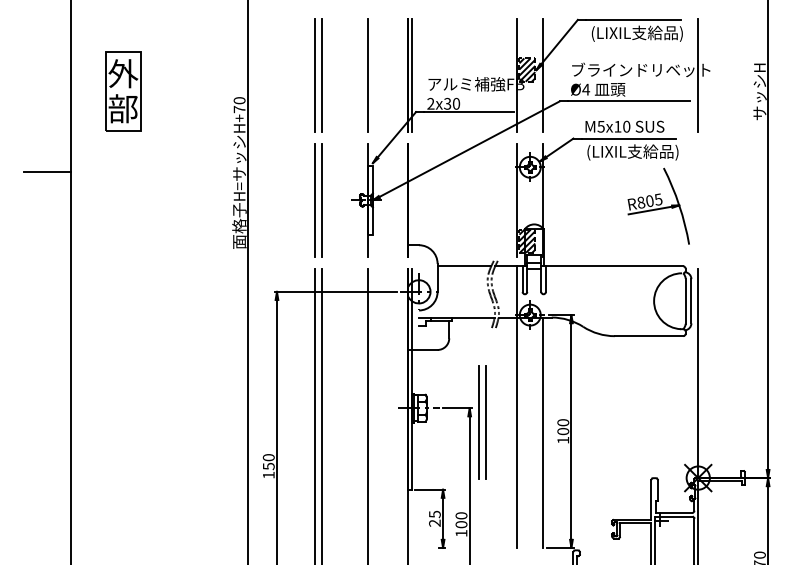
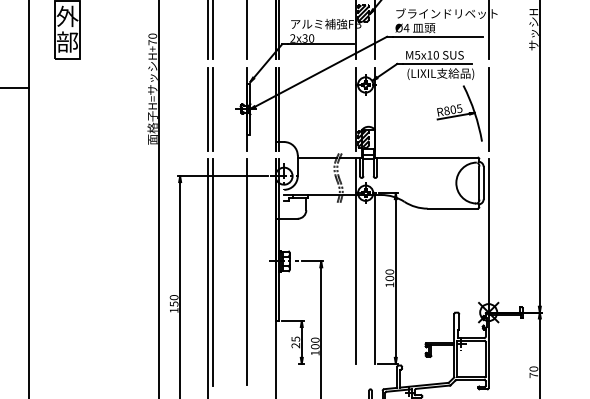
line: (411, 200) -> (278, 109), added
line: (697, 200) -> (488, 109), added
part: (482, 422) -> (330, 271), removed

